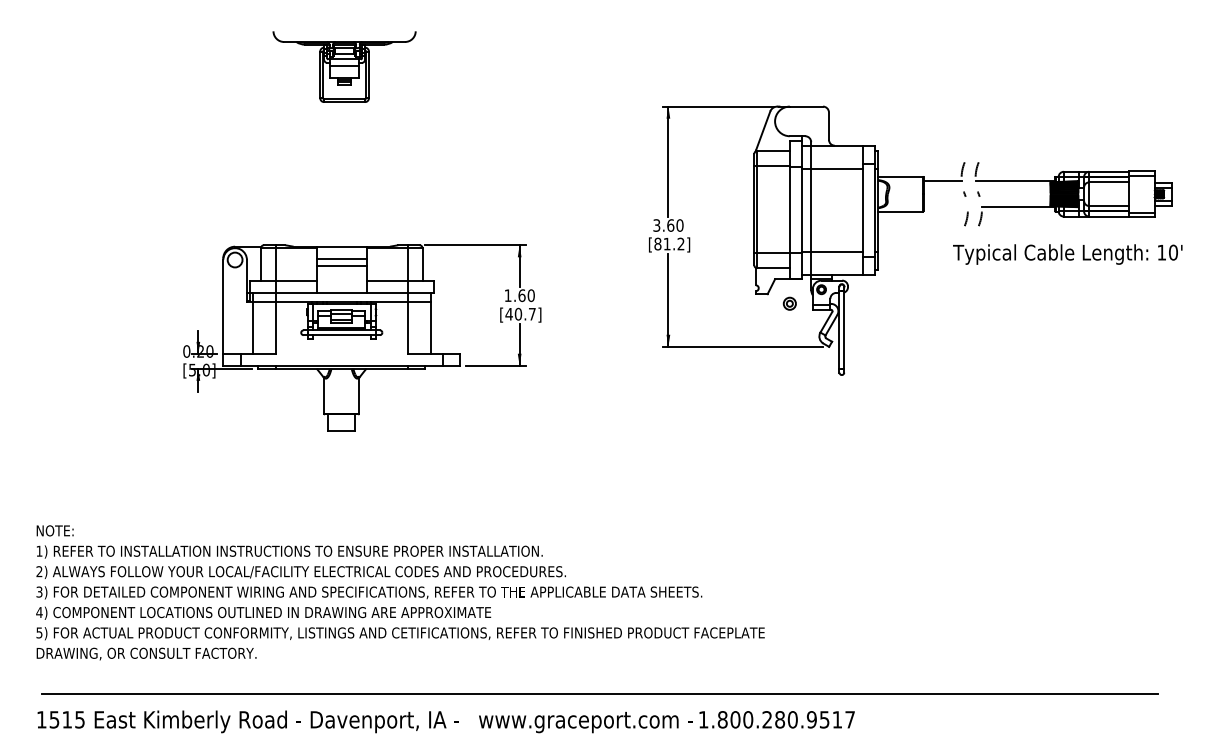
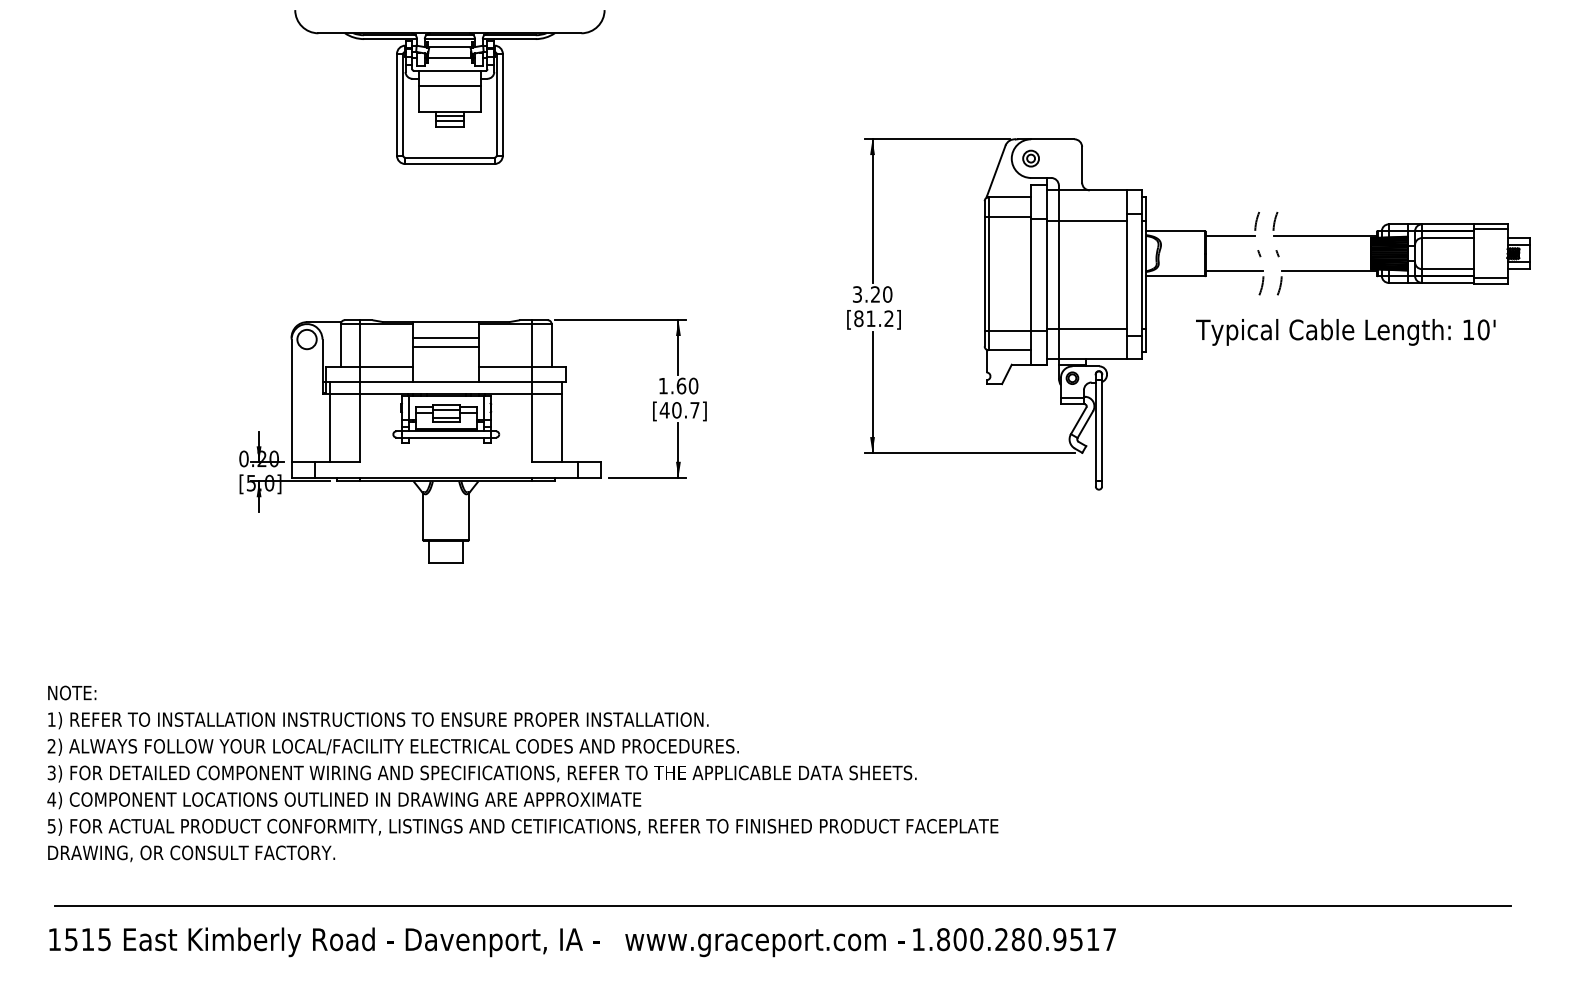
part: (344, 66) -> (449, 87), size x1.67
line: (945, 207) -> (1234, 270), added
text: (670, 225) -> (875, 294), 3.60 -> 3.20
text: (1067, 254) -> (1345, 332), moved
part: (789, 303) -> (1030, 158), moved

